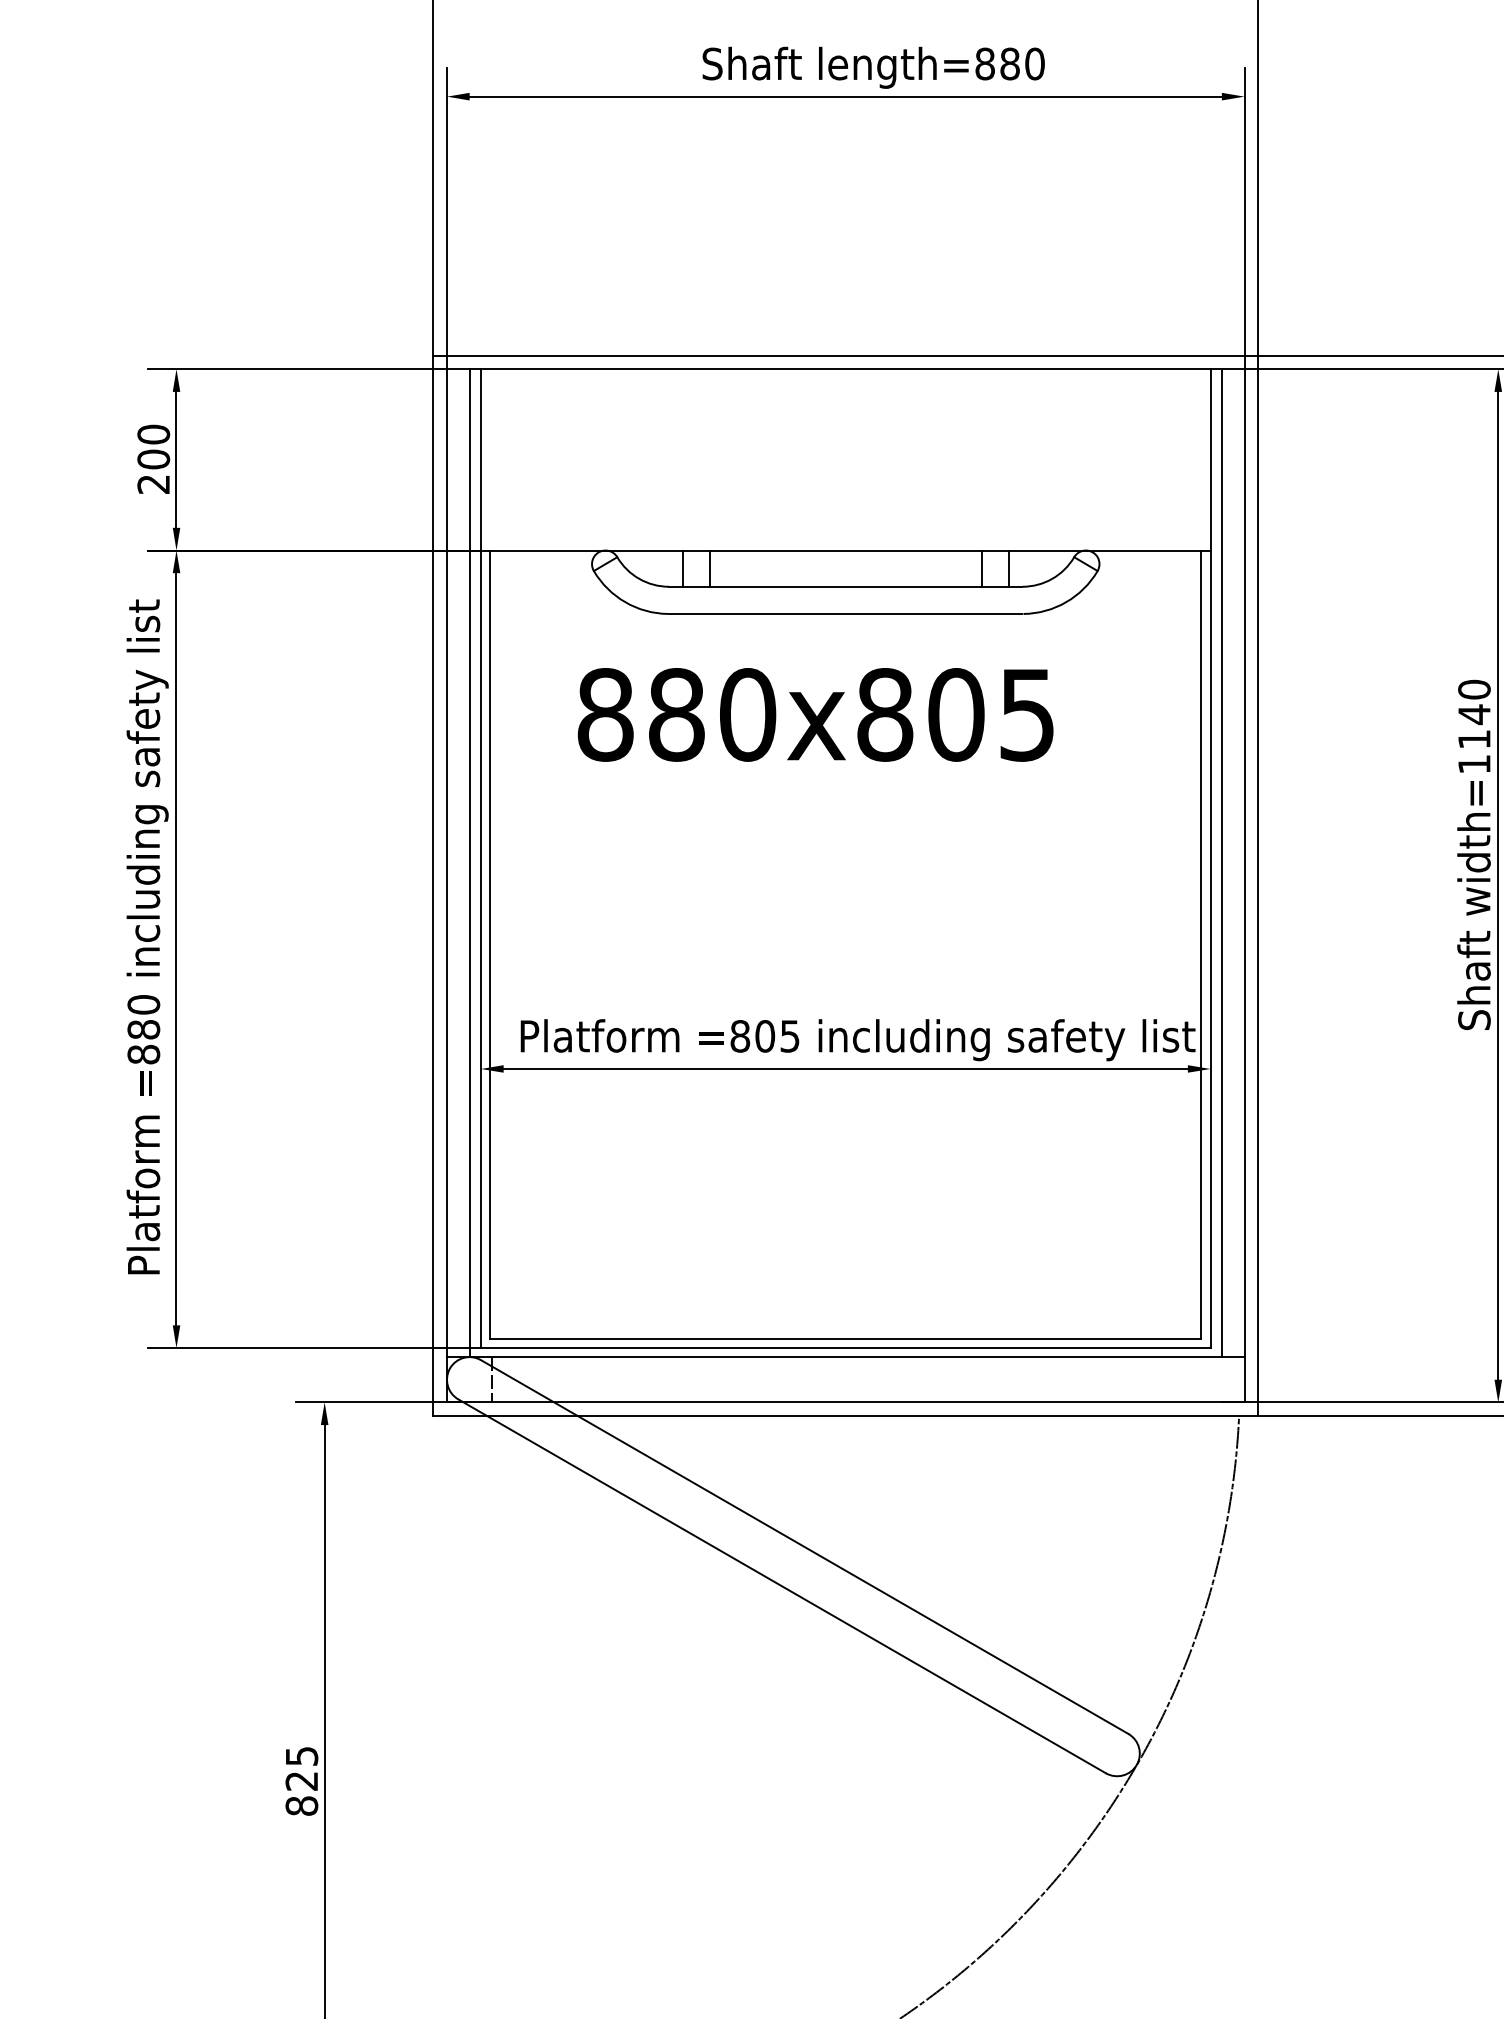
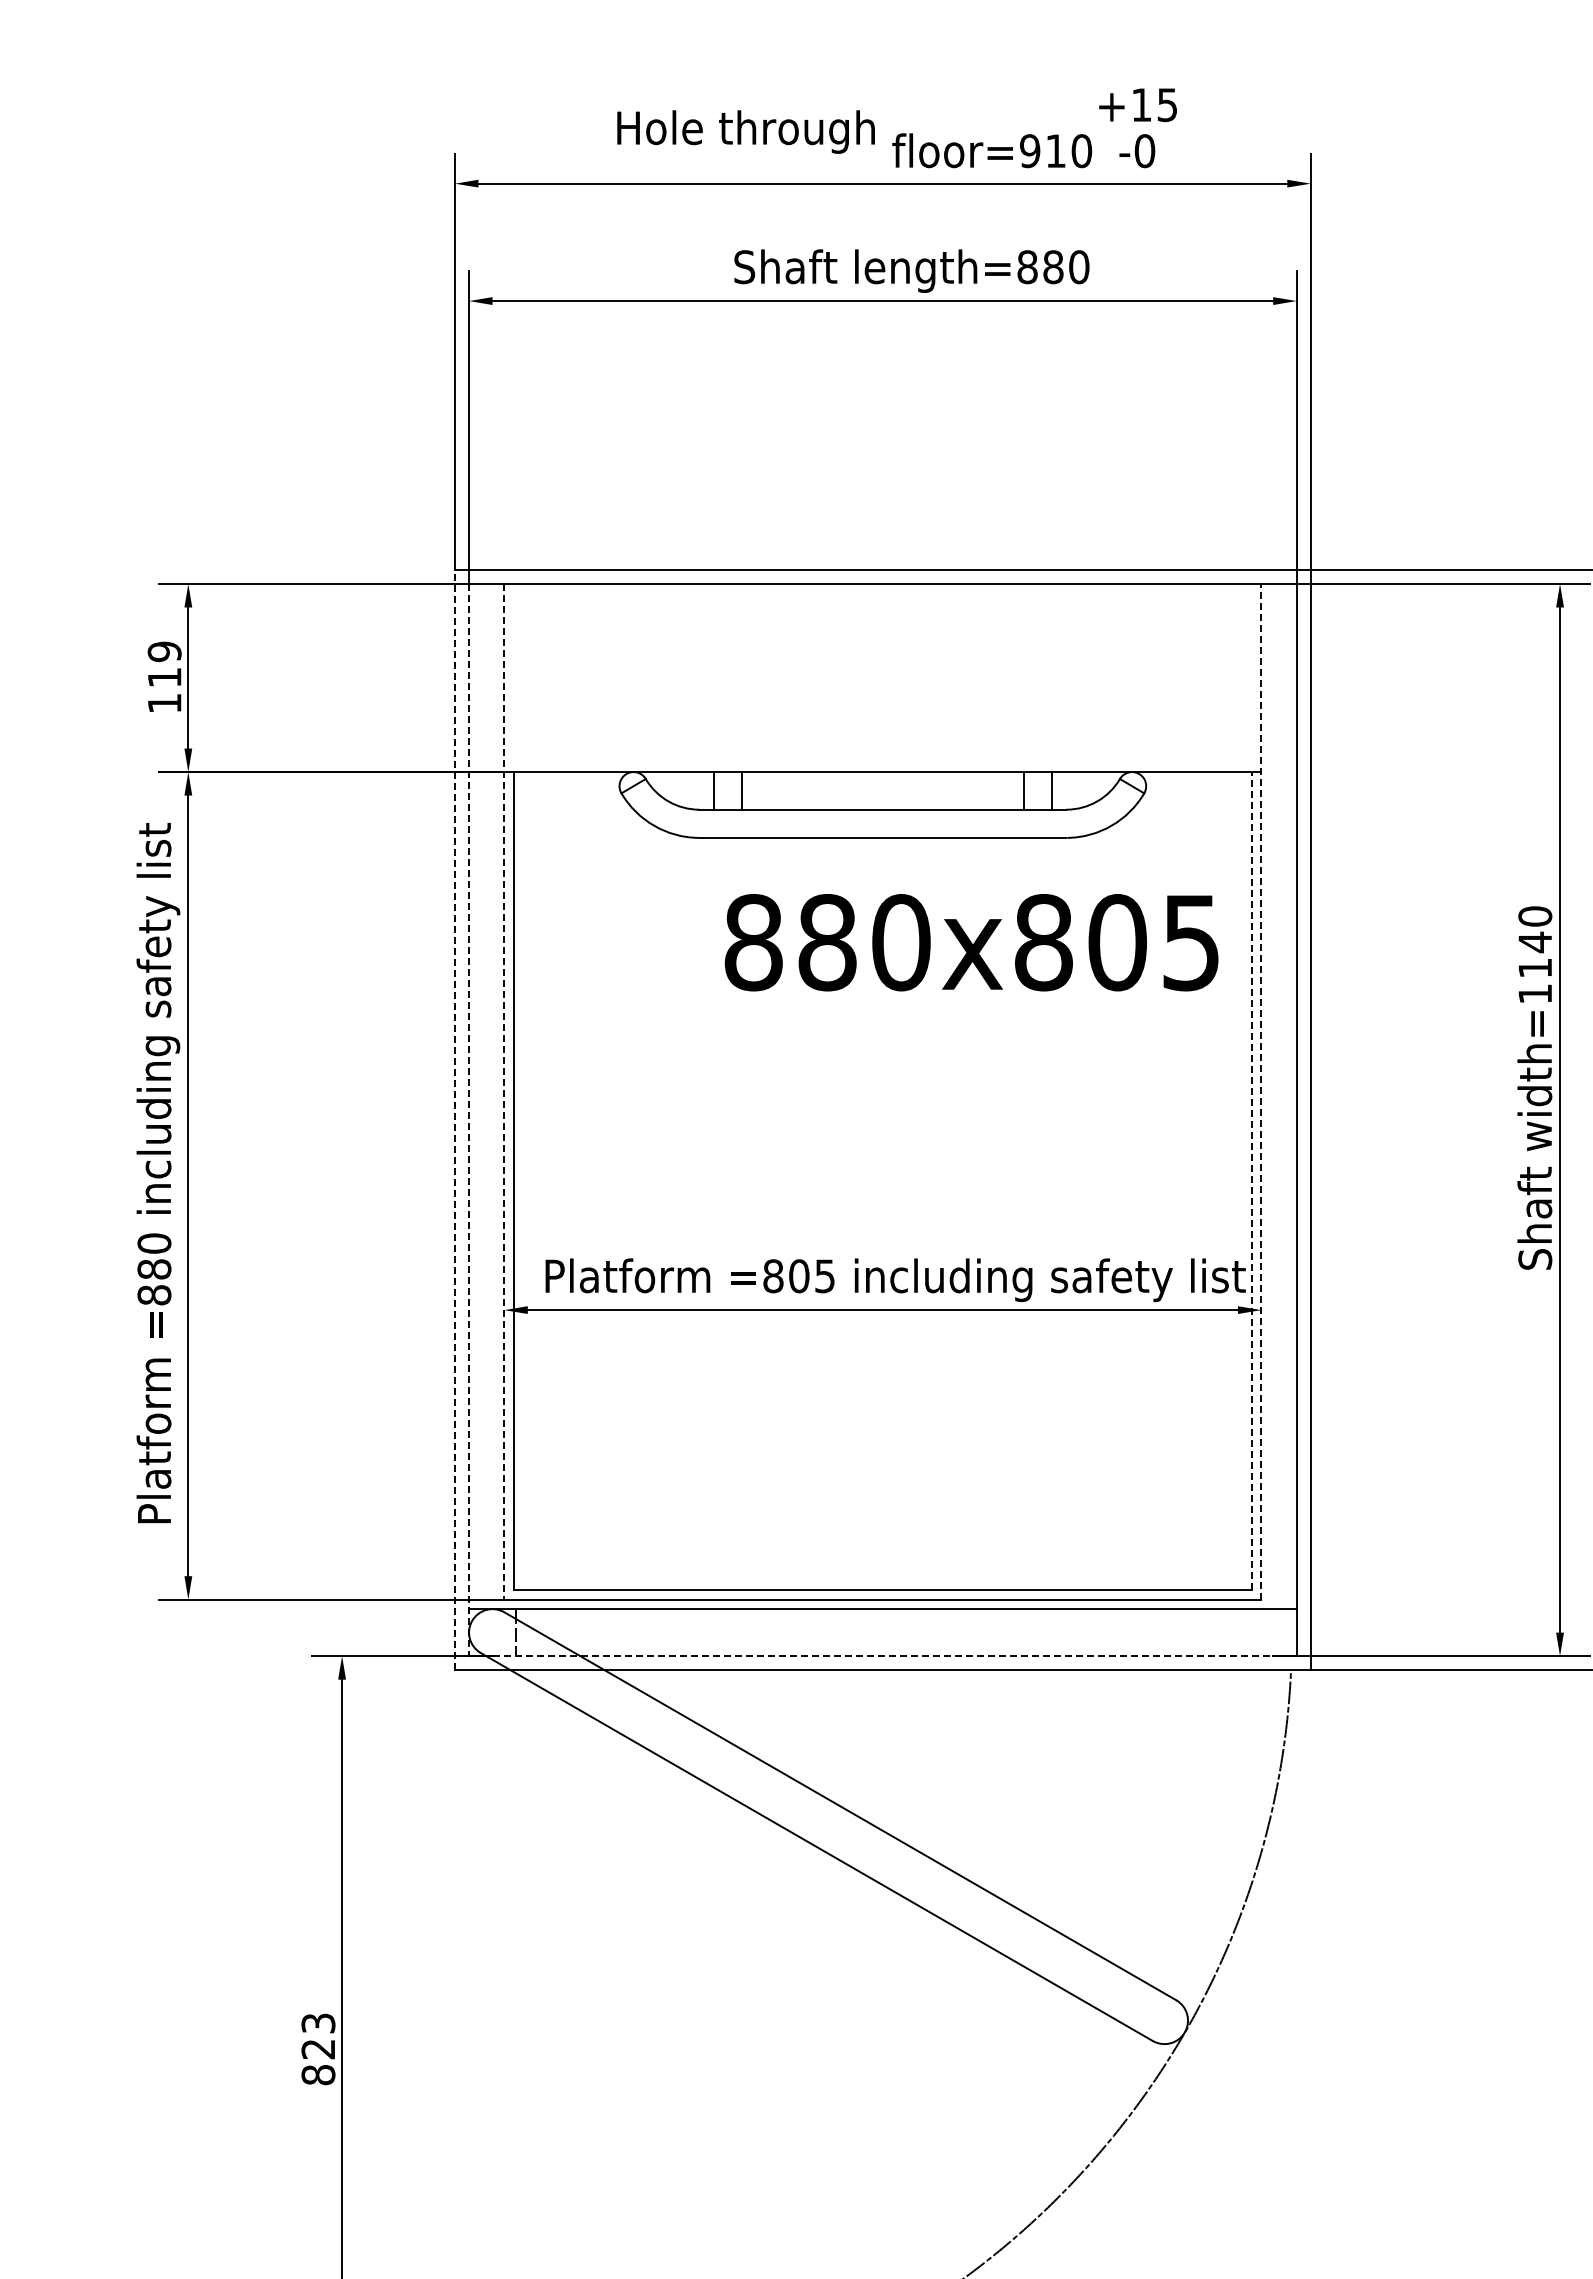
text: (153, 459) -> (164, 677), 200 -> 119
text: (815, 714) -> (971, 942), moved
line: (481, 858) -> (504, 1091), solid -> dashed
line: (1210, 858) -> (1261, 1091), solid -> dashed
line: (469, 863) -> (492, 1096), removed
line: (1222, 863) -> (1273, 1096), removed
line: (432, 885) -> (454, 1119), solid -> dashed
line: (447, 886) -> (469, 1120), solid -> dashed
line: (1201, 944) -> (1252, 1180), solid -> dashed
line: (846, 1402) -> (883, 1656), solid -> dashed
text: (300, 1755) -> (317, 2022), 825 -> 823

